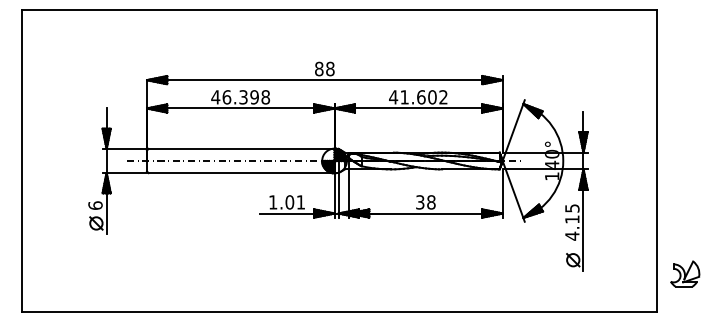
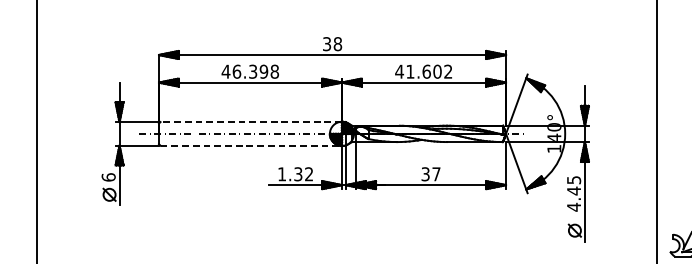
text: (319, 68) -> (327, 43), 88 -> 38
line: (241, 148) -> (251, 121), solid -> dashed
line: (241, 173) -> (251, 146), solid -> dashed
text: (294, 202) -> (302, 174), 1.01 -> 1.32
text: (431, 202) -> (436, 174), 38 -> 37
text: (572, 219) -> (574, 190), 4.15 -> 4.45

